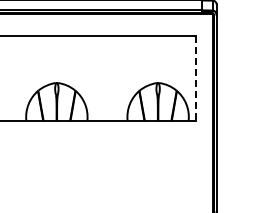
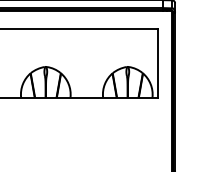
line: (196, 78) -> (158, 63), dashed -> solid

